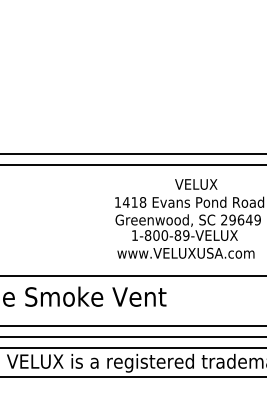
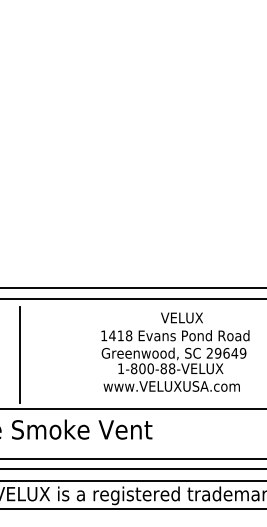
line: (33, 221) -> (20, 354), added
text: (185, 235) -> (171, 368), 1-800-89-VELUX -> 1-800-88-VELUX

